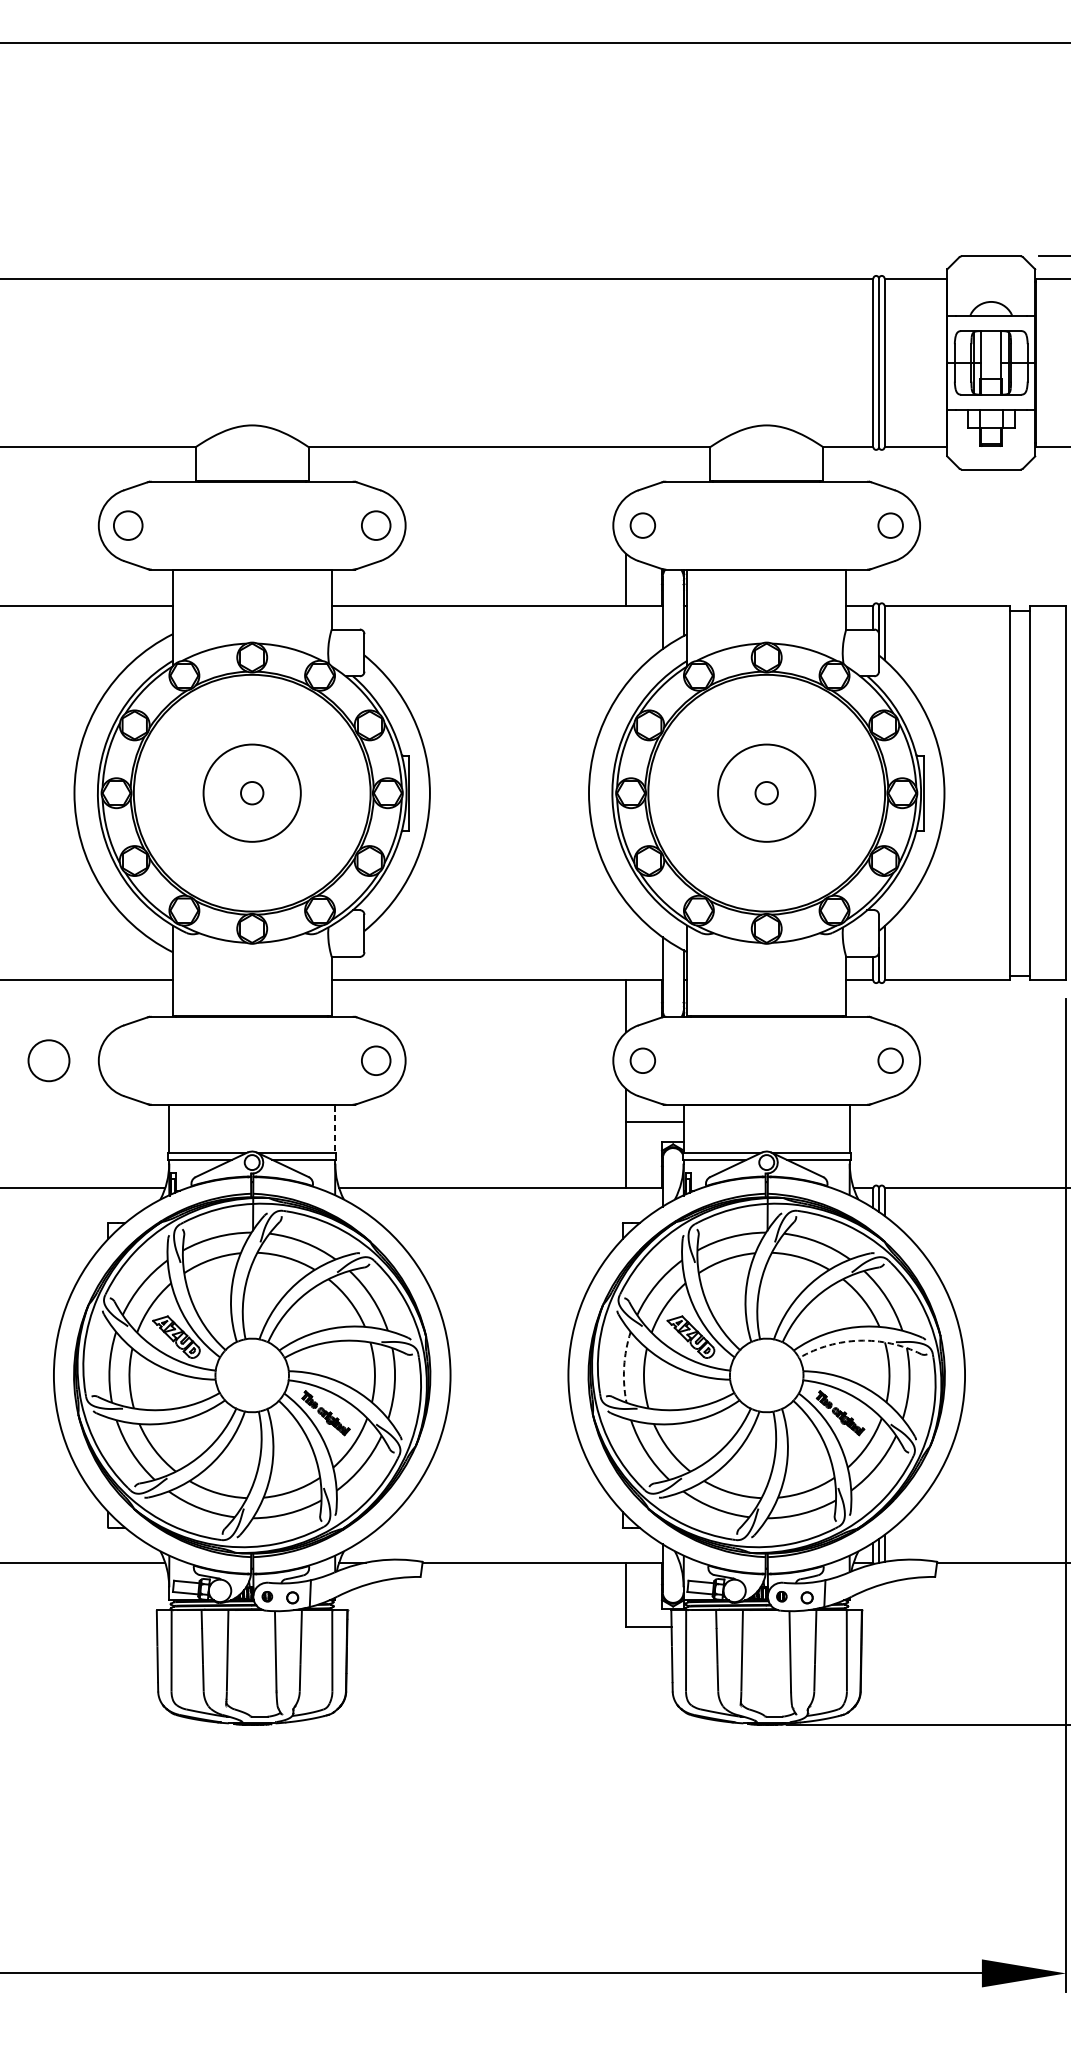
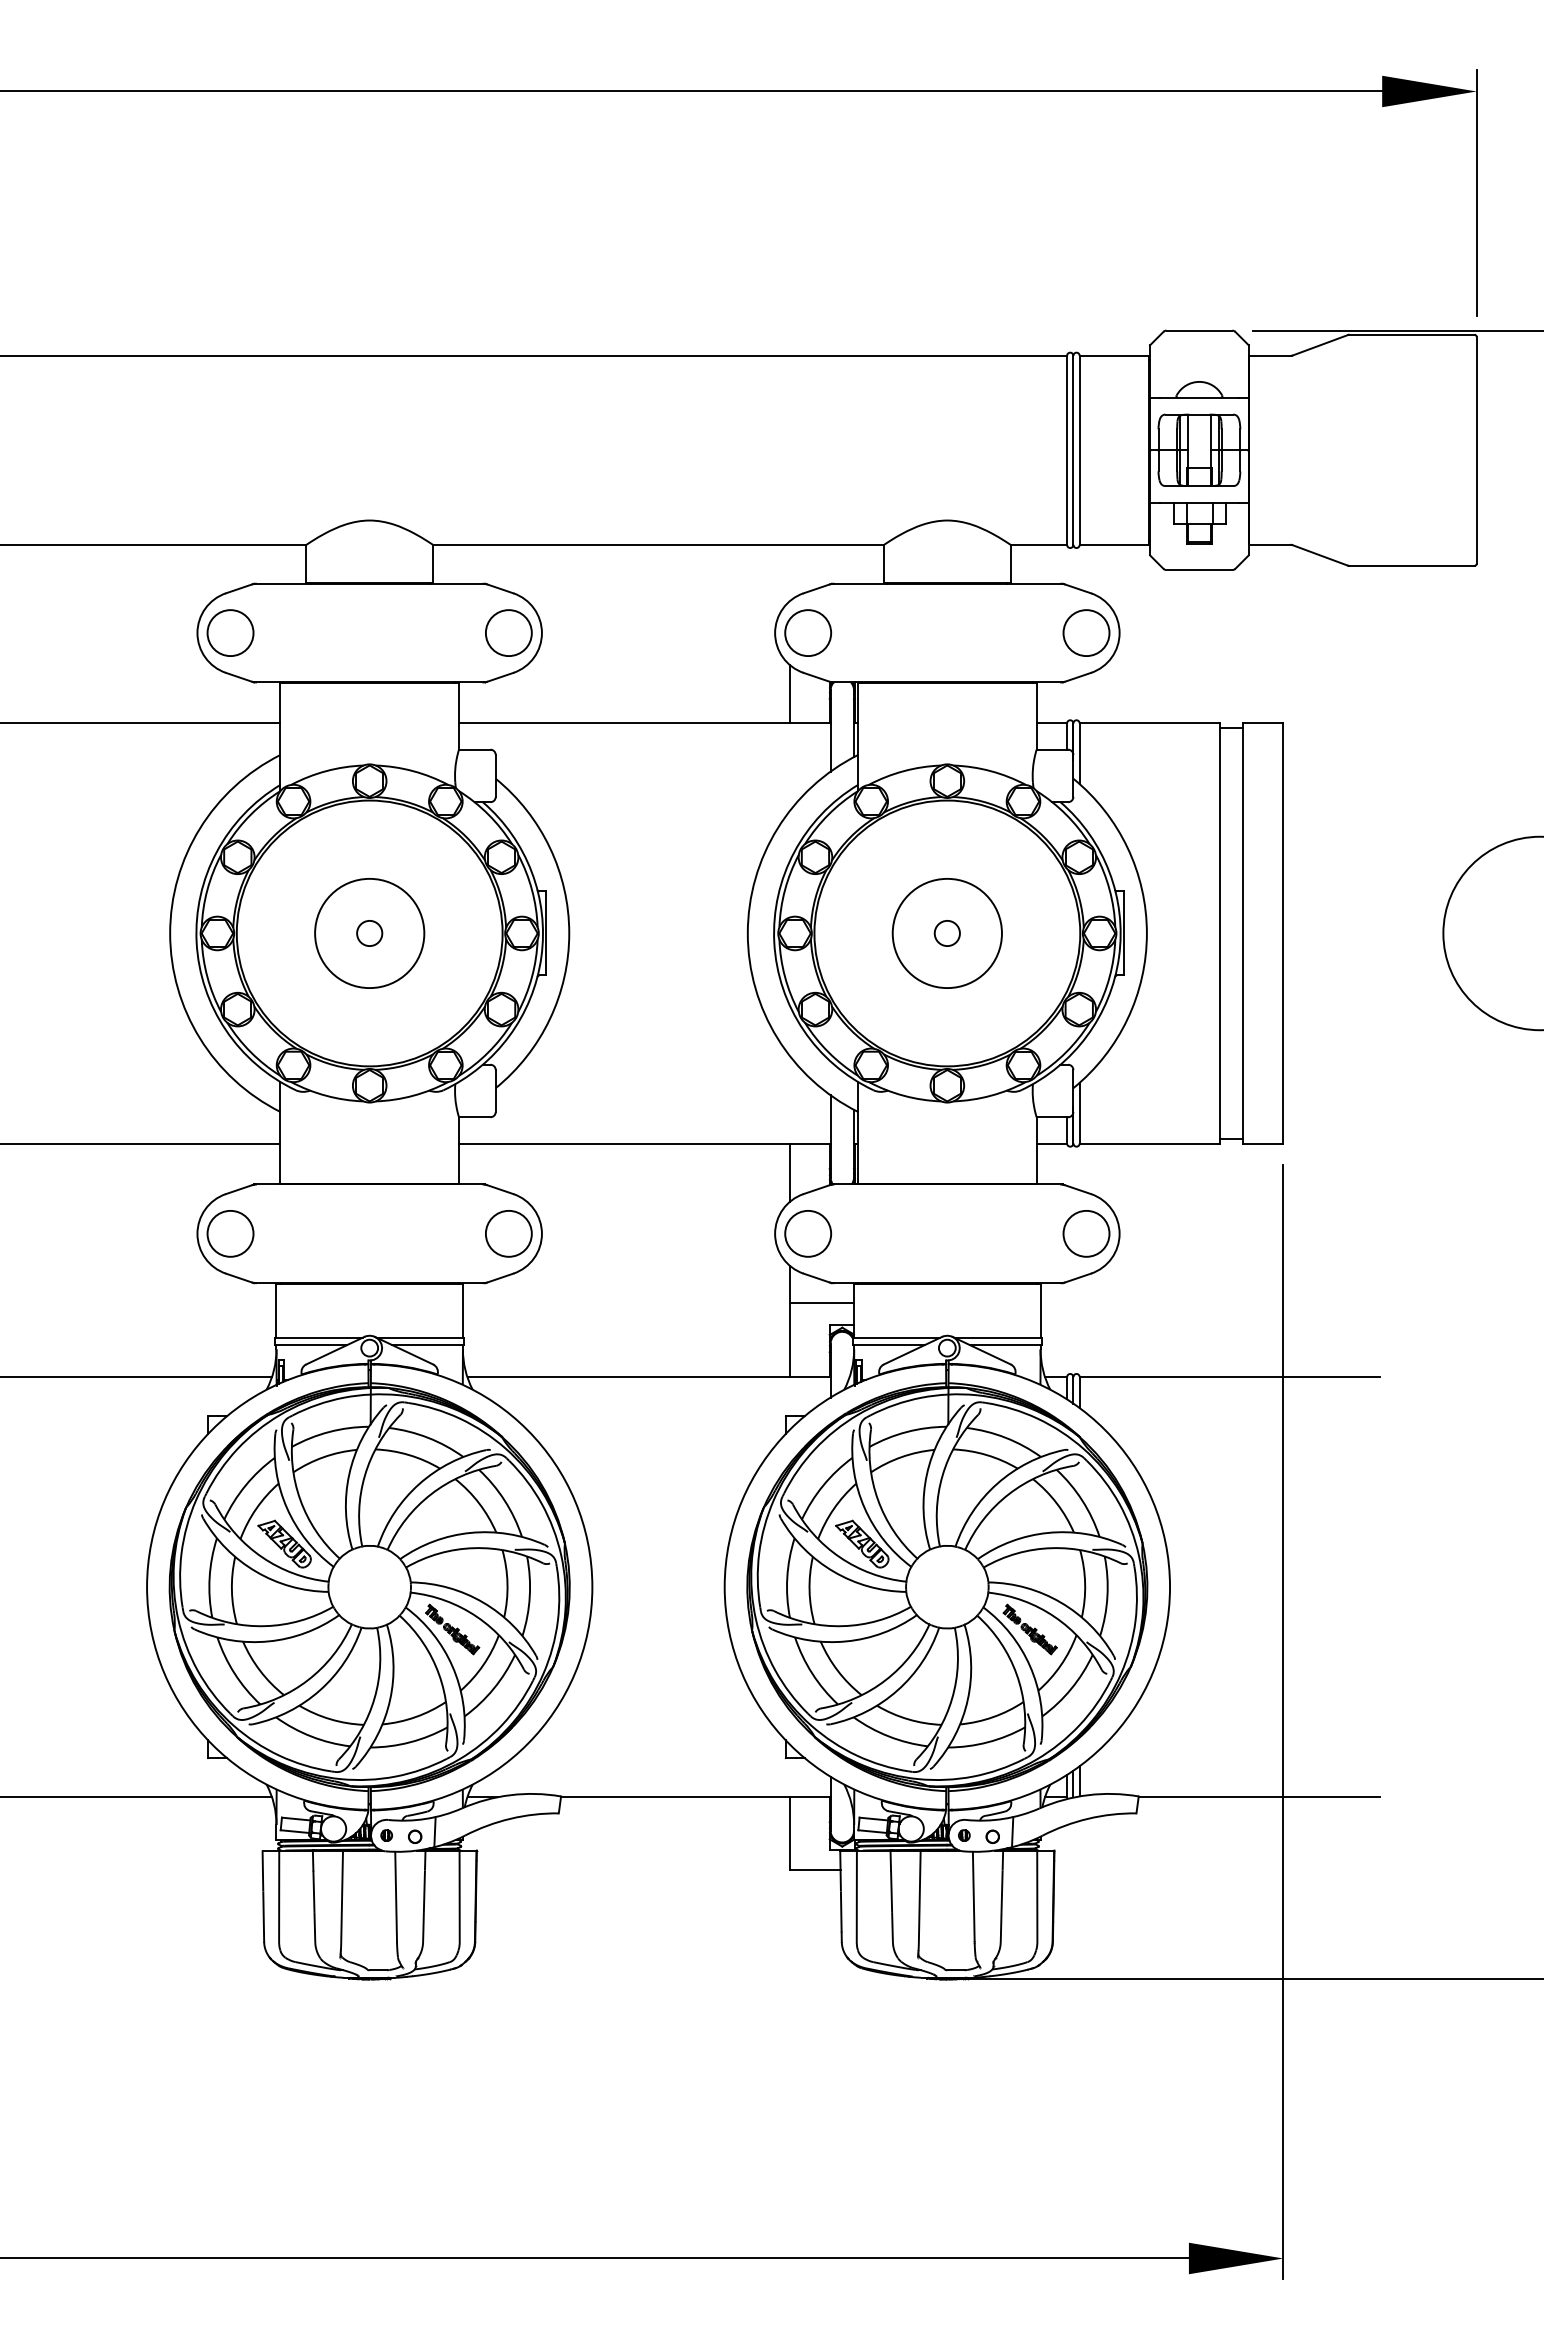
circle: (128, 525) -> (230, 632), size x1.43
circle: (375, 525) -> (508, 632), size x1.43
circle: (643, 525) -> (808, 632), size x1.67
circle: (890, 526) -> (1086, 633), size x1.67
circle: (48, 1060) -> (230, 1233), moved
circle: (375, 1060) -> (508, 1233), size x1.43
circle: (643, 1060) -> (808, 1233), size x1.67
circle: (890, 1060) -> (1086, 1233), size x1.67
line: (335, 1129) -> (463, 1310), dashed -> solid
arc: (859, 1341) -> (1051, 1548), dashed -> solid
arc: (624, 1366) -> (787, 1577), dashed -> solid

